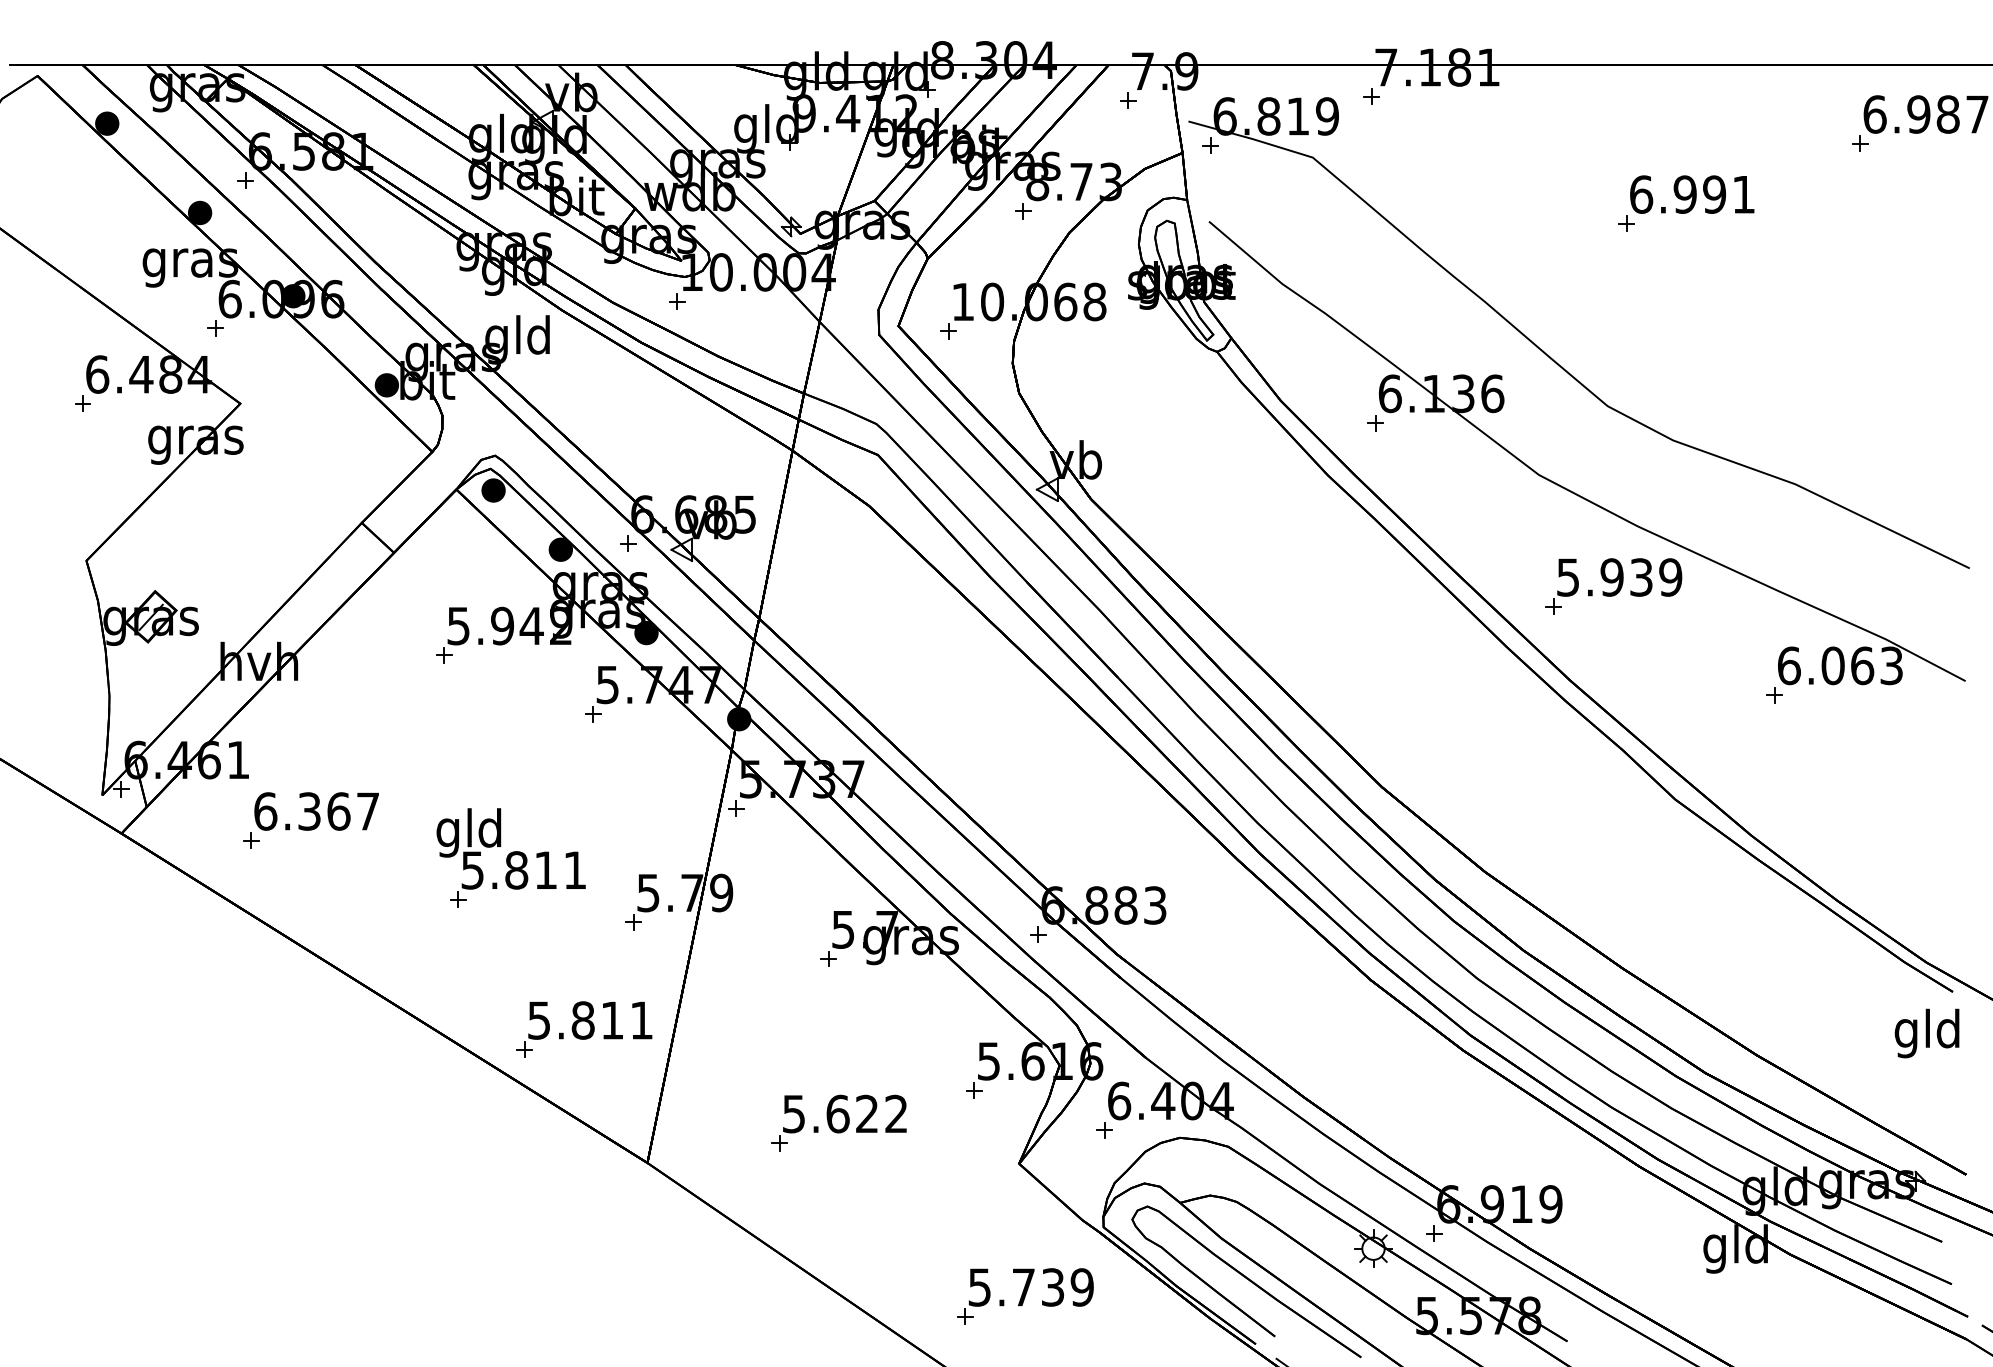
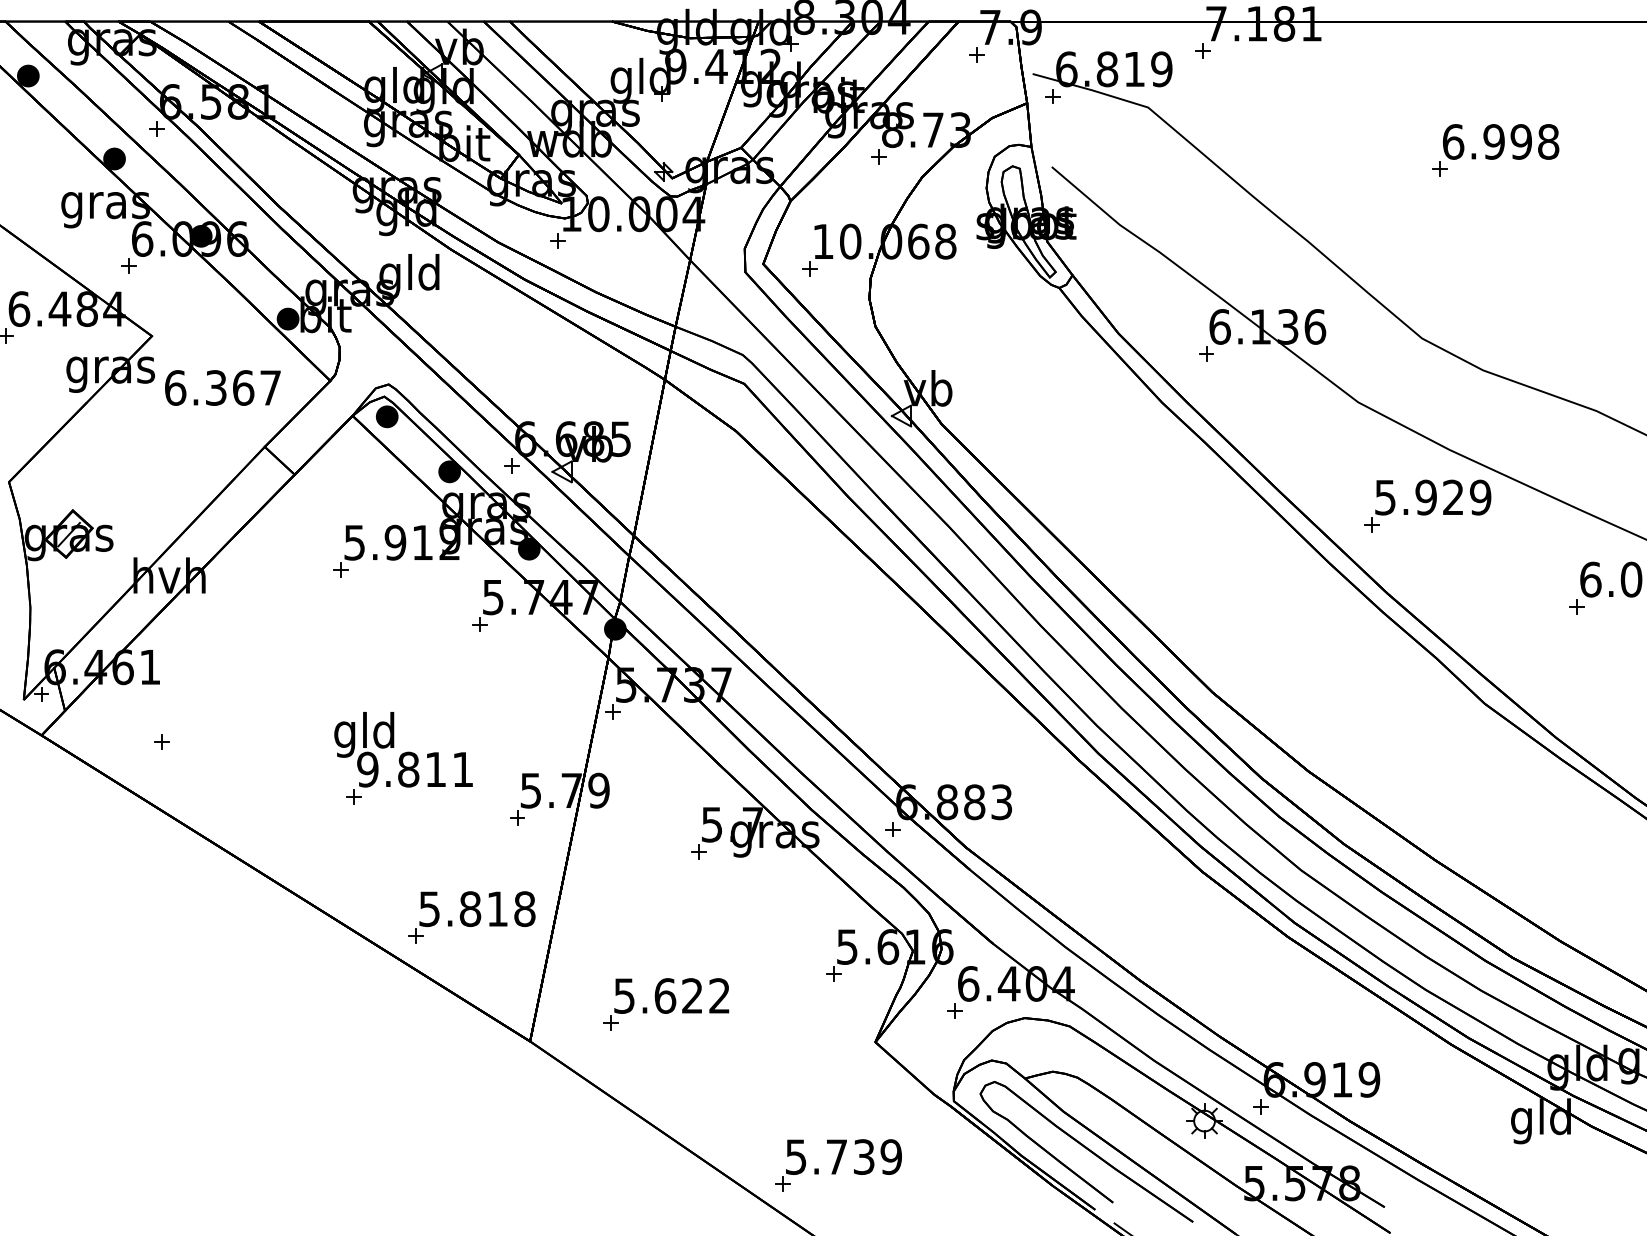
text: (1743, 194) -> (1548, 141), 6.991 -> 6.998
text: (1641, 577) -> (1453, 497), 5.939 -> 5.929
text: (531, 625) -> (422, 542), 5.942 -> 5.912
text: (316, 811) -> (222, 387), moved
text: (472, 870) -> (367, 769), 5.811 -> 9.811
text: (641, 1020) -> (524, 909), 5.811 -> 5.818
part: (838, 1122) -> (665, 1003), moved
part: (1025, 1296) -> (838, 1165), moved

